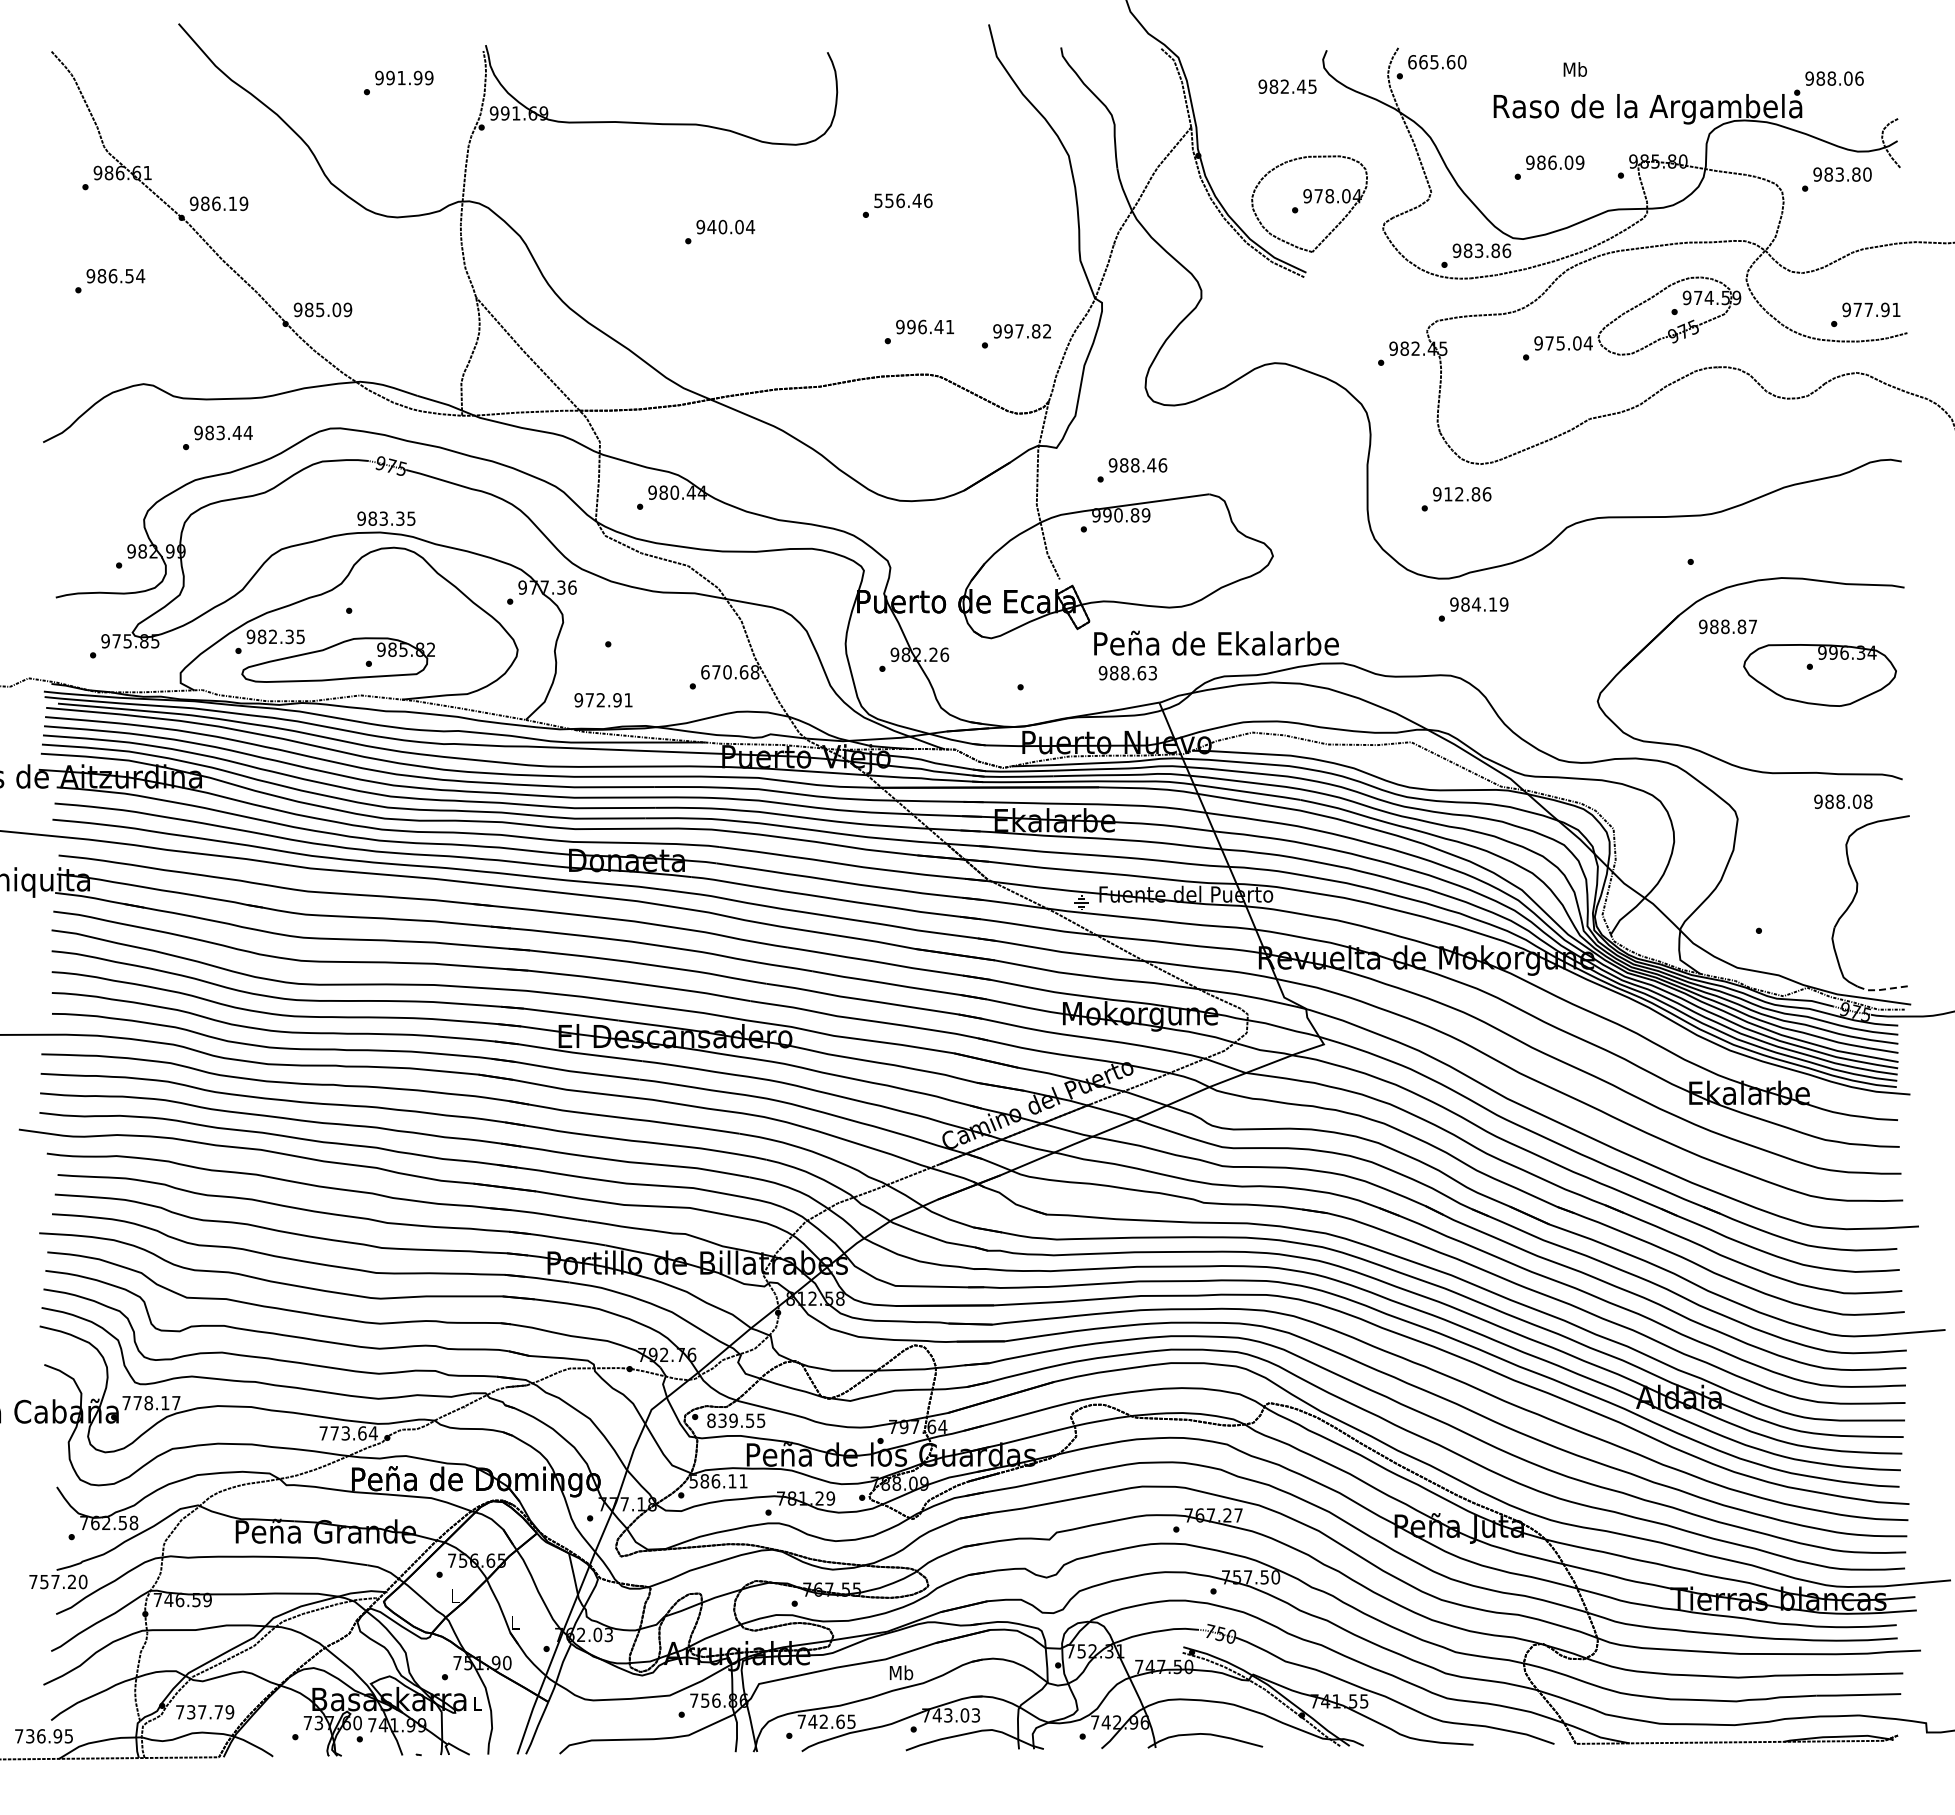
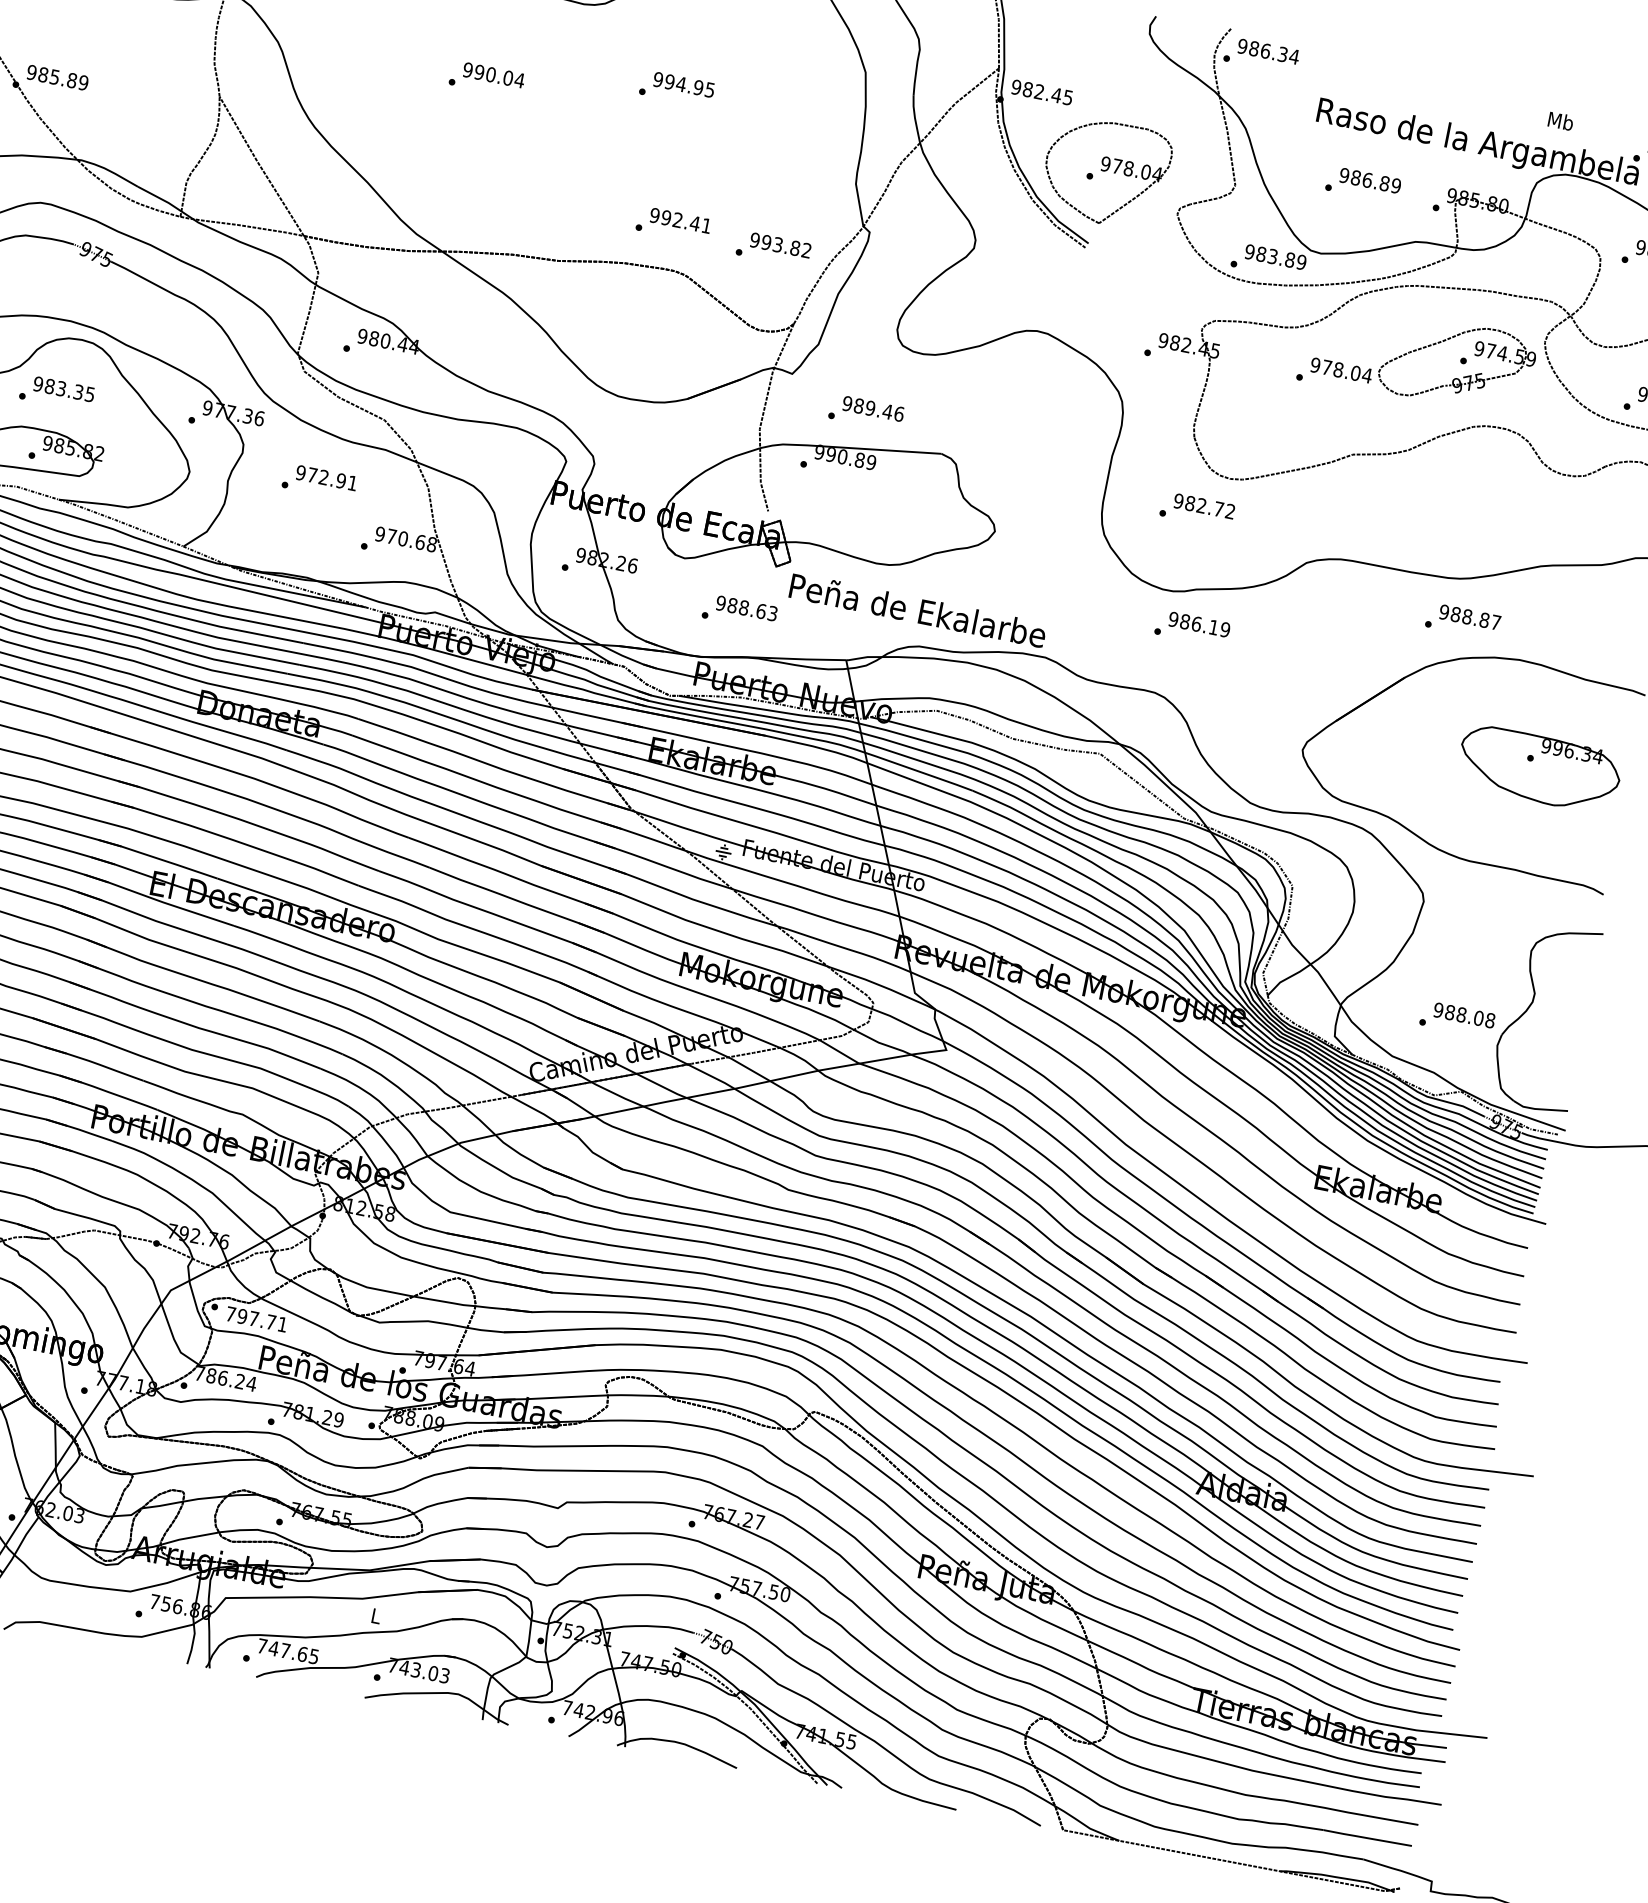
text: (1437, 62) -> (1268, 52), 665.60 -> 986.34
text: (1574, 69) -> (1560, 121), moved
text: (1287, 86) -> (1042, 92), moved
text: (1568, 162) -> (1384, 183), 986.09 -> 986.89
text: (903, 200) -> (684, 84), 556.46 -> 994.95
text: (711, 226) -> (479, 71), 940.04 -> 990.04
text: (1506, 250) -> (1301, 261), 983.86 -> 983.89
text: (336, 309) -> (71, 80), 985.09 -> 985.89
text: (922, 326) -> (677, 219), 996.41 -> 992.41
text: (1019, 331) -> (777, 245), 997.82 -> 993.82
text: (1560, 343) -> (1338, 369), 975.04 -> 978.04
text: (1135, 465) -> (870, 408), 988.46 -> 989.46
text: (1467, 494) -> (1210, 507), 912.86 -> 982.72
text: (386, 518) -> (64, 389), moved
text: (1476, 604) -> (1196, 624), 984.19 -> 986.19
text: (1727, 626) -> (1469, 616), moved
text: (705, 672) -> (380, 534), 670.68 -> 970.68
text: (1127, 673) -> (746, 608), moved
text: (603, 700) -> (326, 478), moved
text: (1843, 801) -> (1464, 1015), moved
line: (1882, 989) -> (1538, 1109), dashed -> solid
text: (736, 1420) -> (257, 1319), 839.55 -> 797.71
text: (718, 1481) -> (225, 1378), 586.11 -> 786.24
text: (901, 1672) -> (376, 1615), Mb -> L
text: (823, 1721) -> (284, 1650), 742.65 -> 747.65

